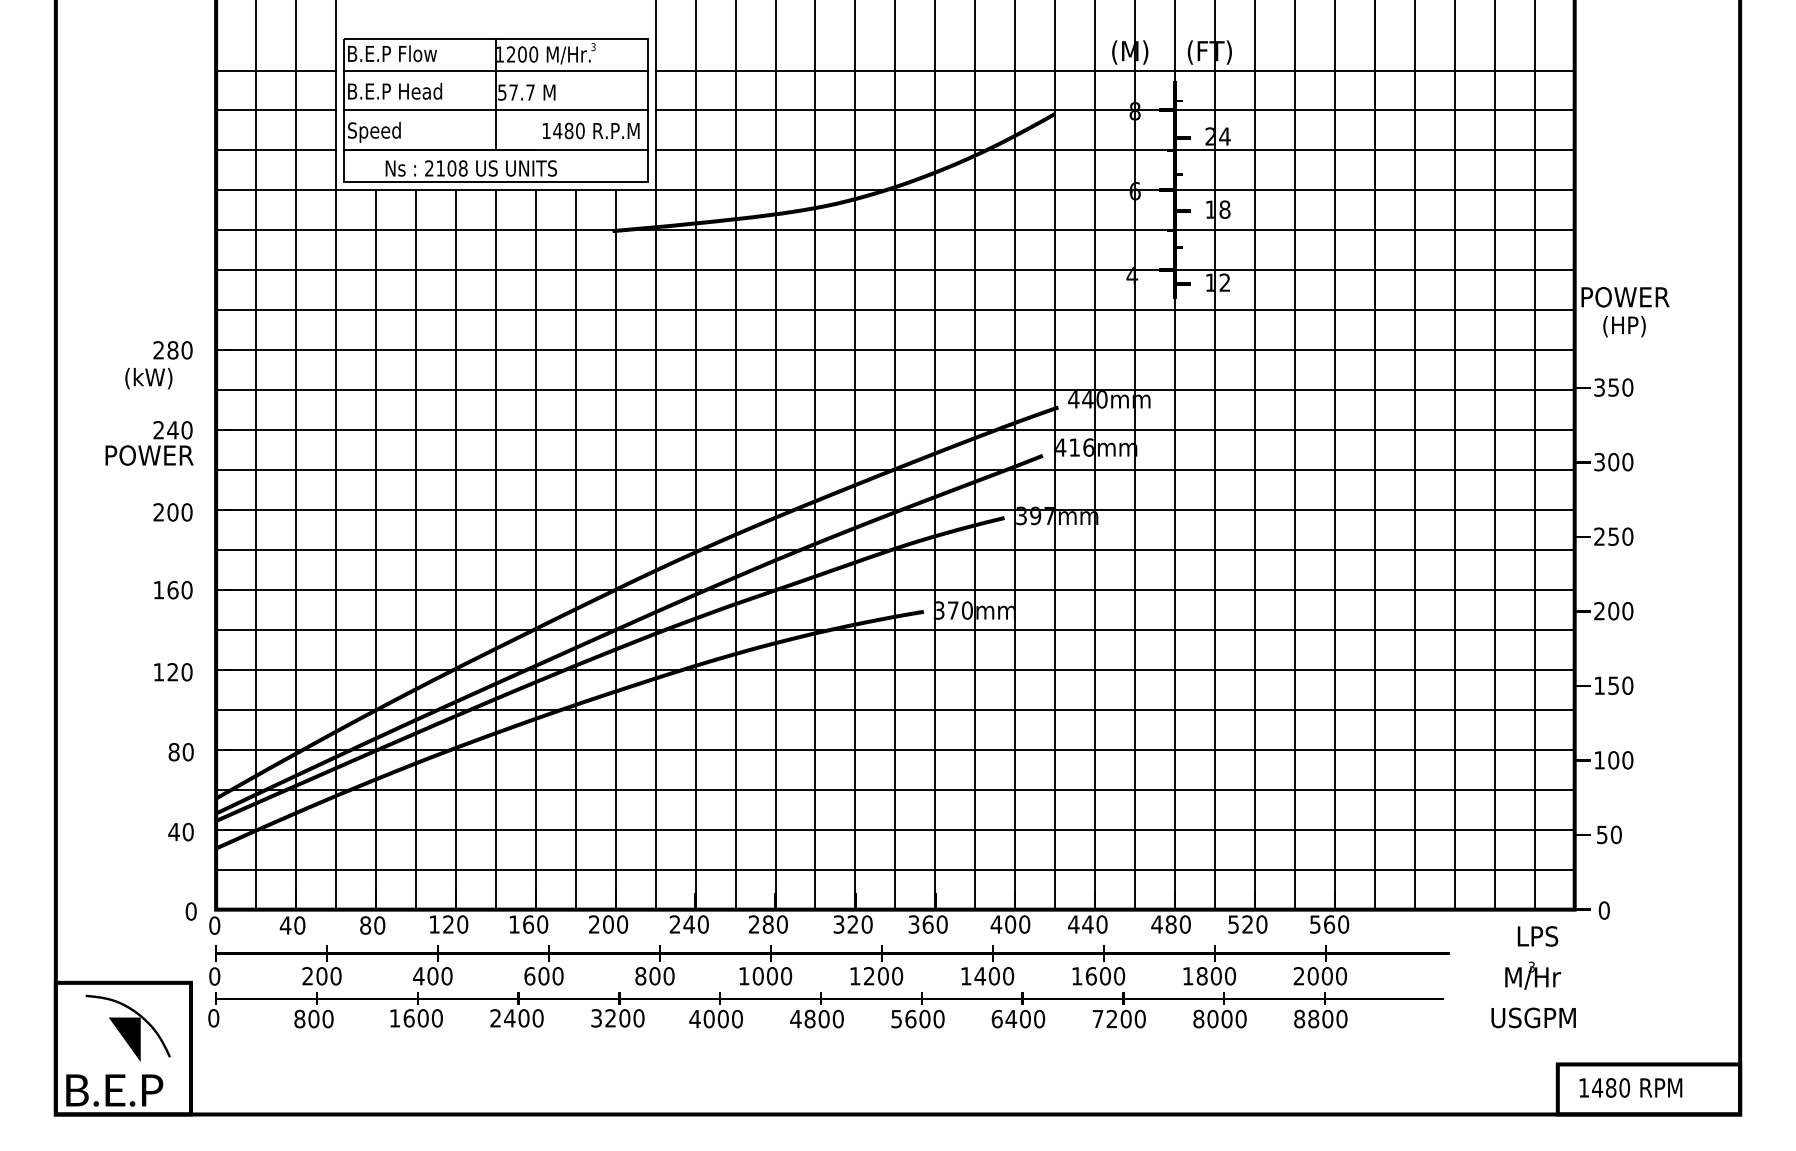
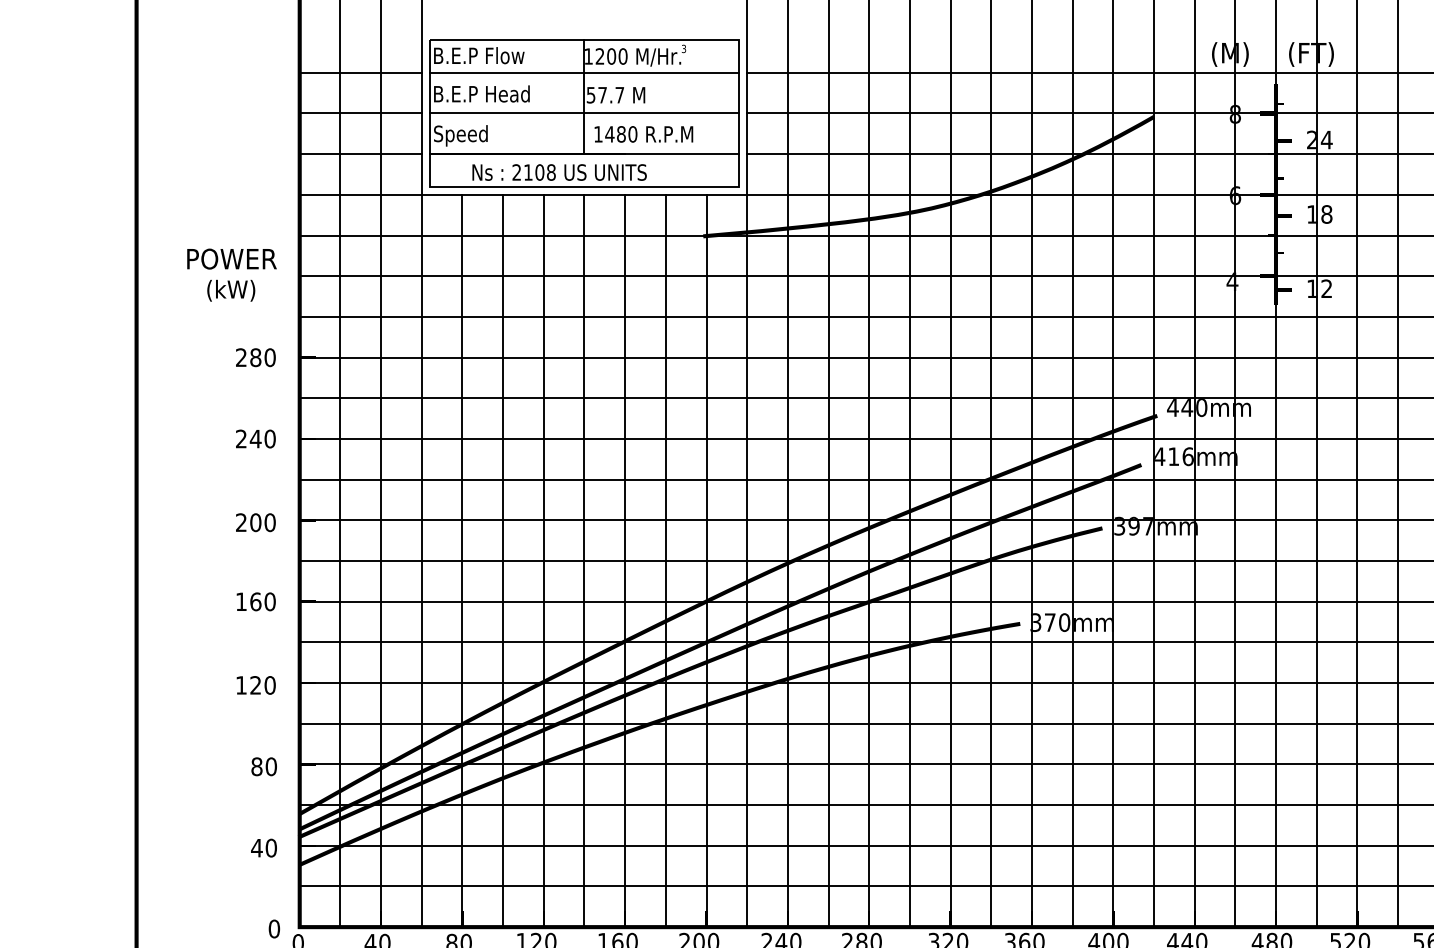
text: (590, 130) -> (643, 133), moved
text: (148, 378) -> (230, 290), moved
text: (149, 455) -> (231, 259), moved

